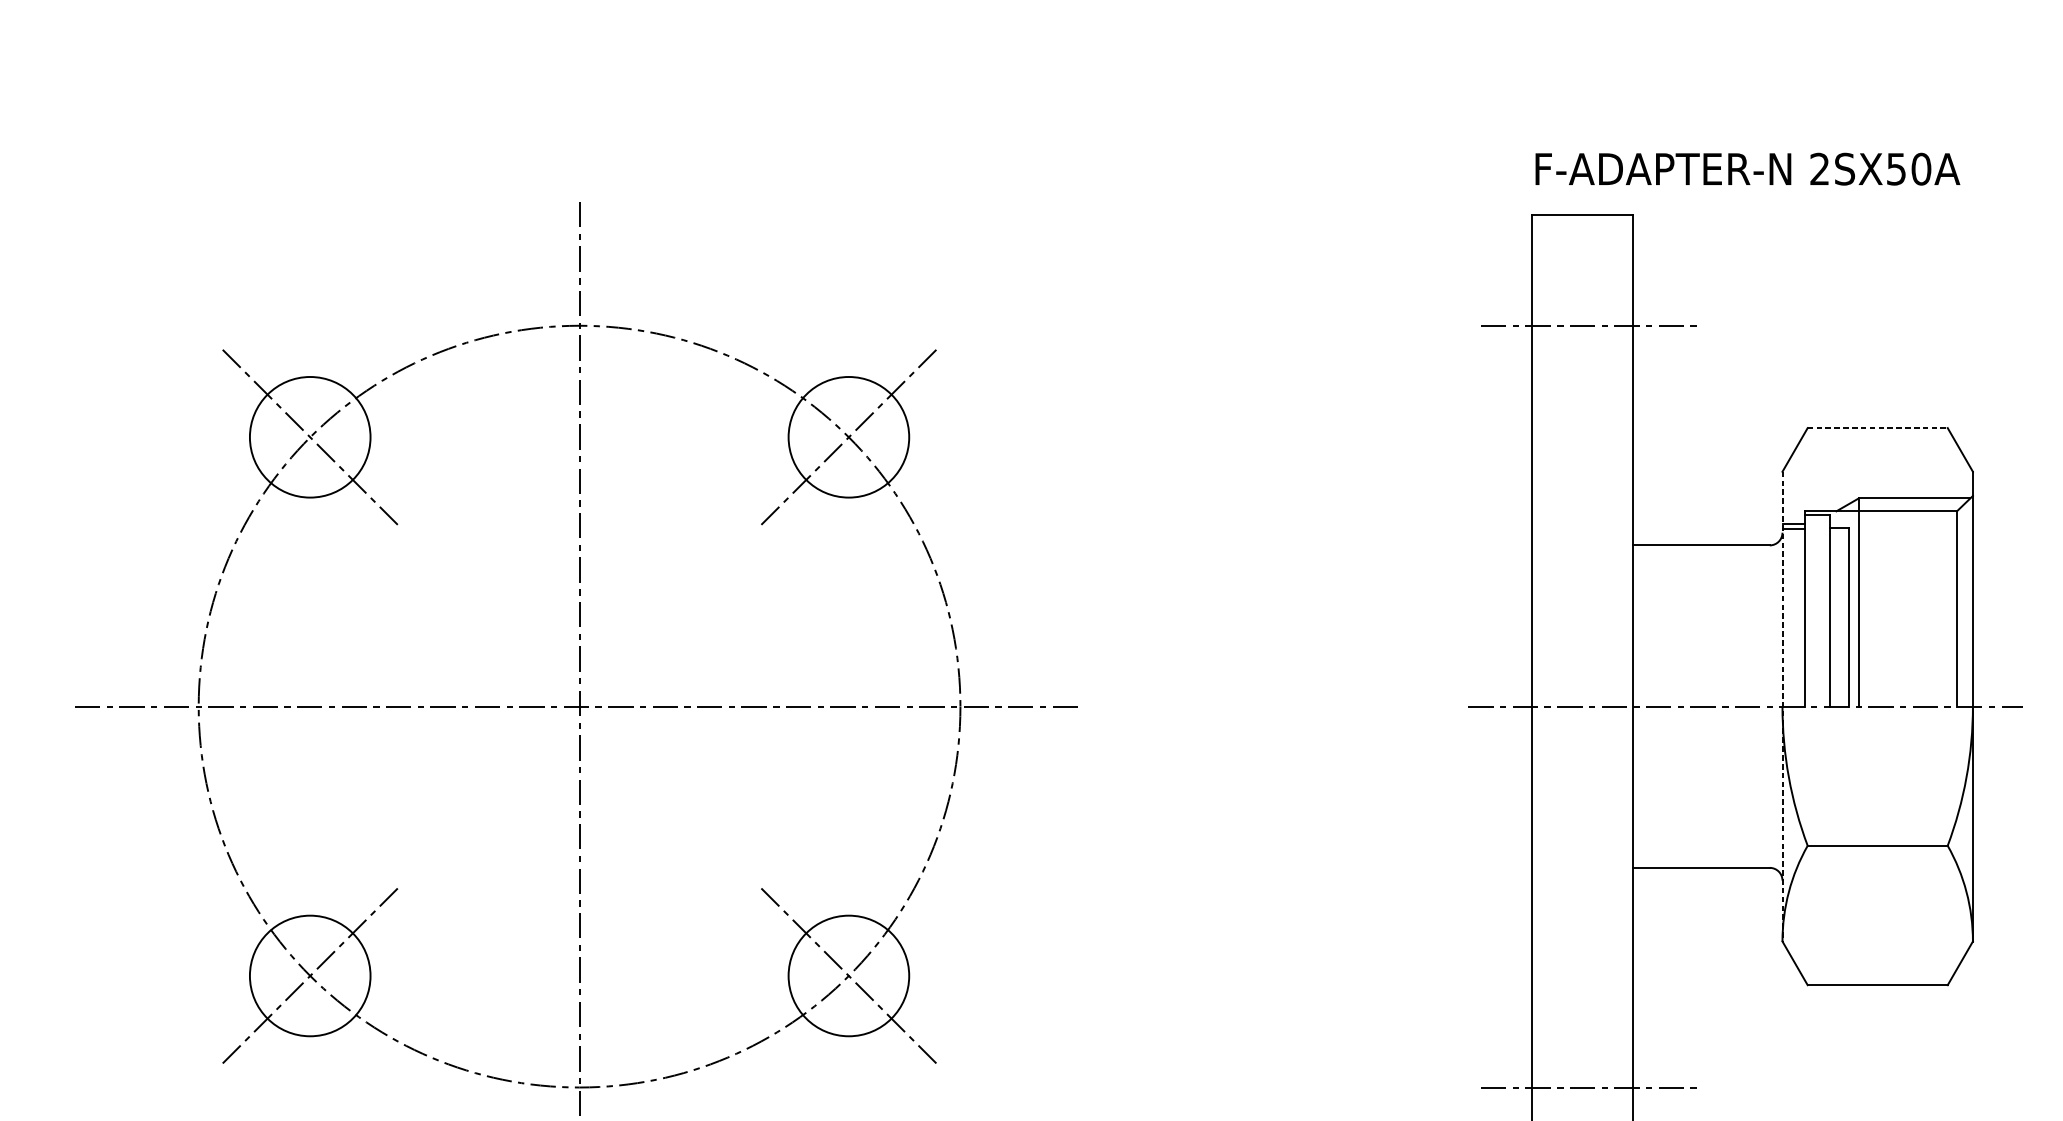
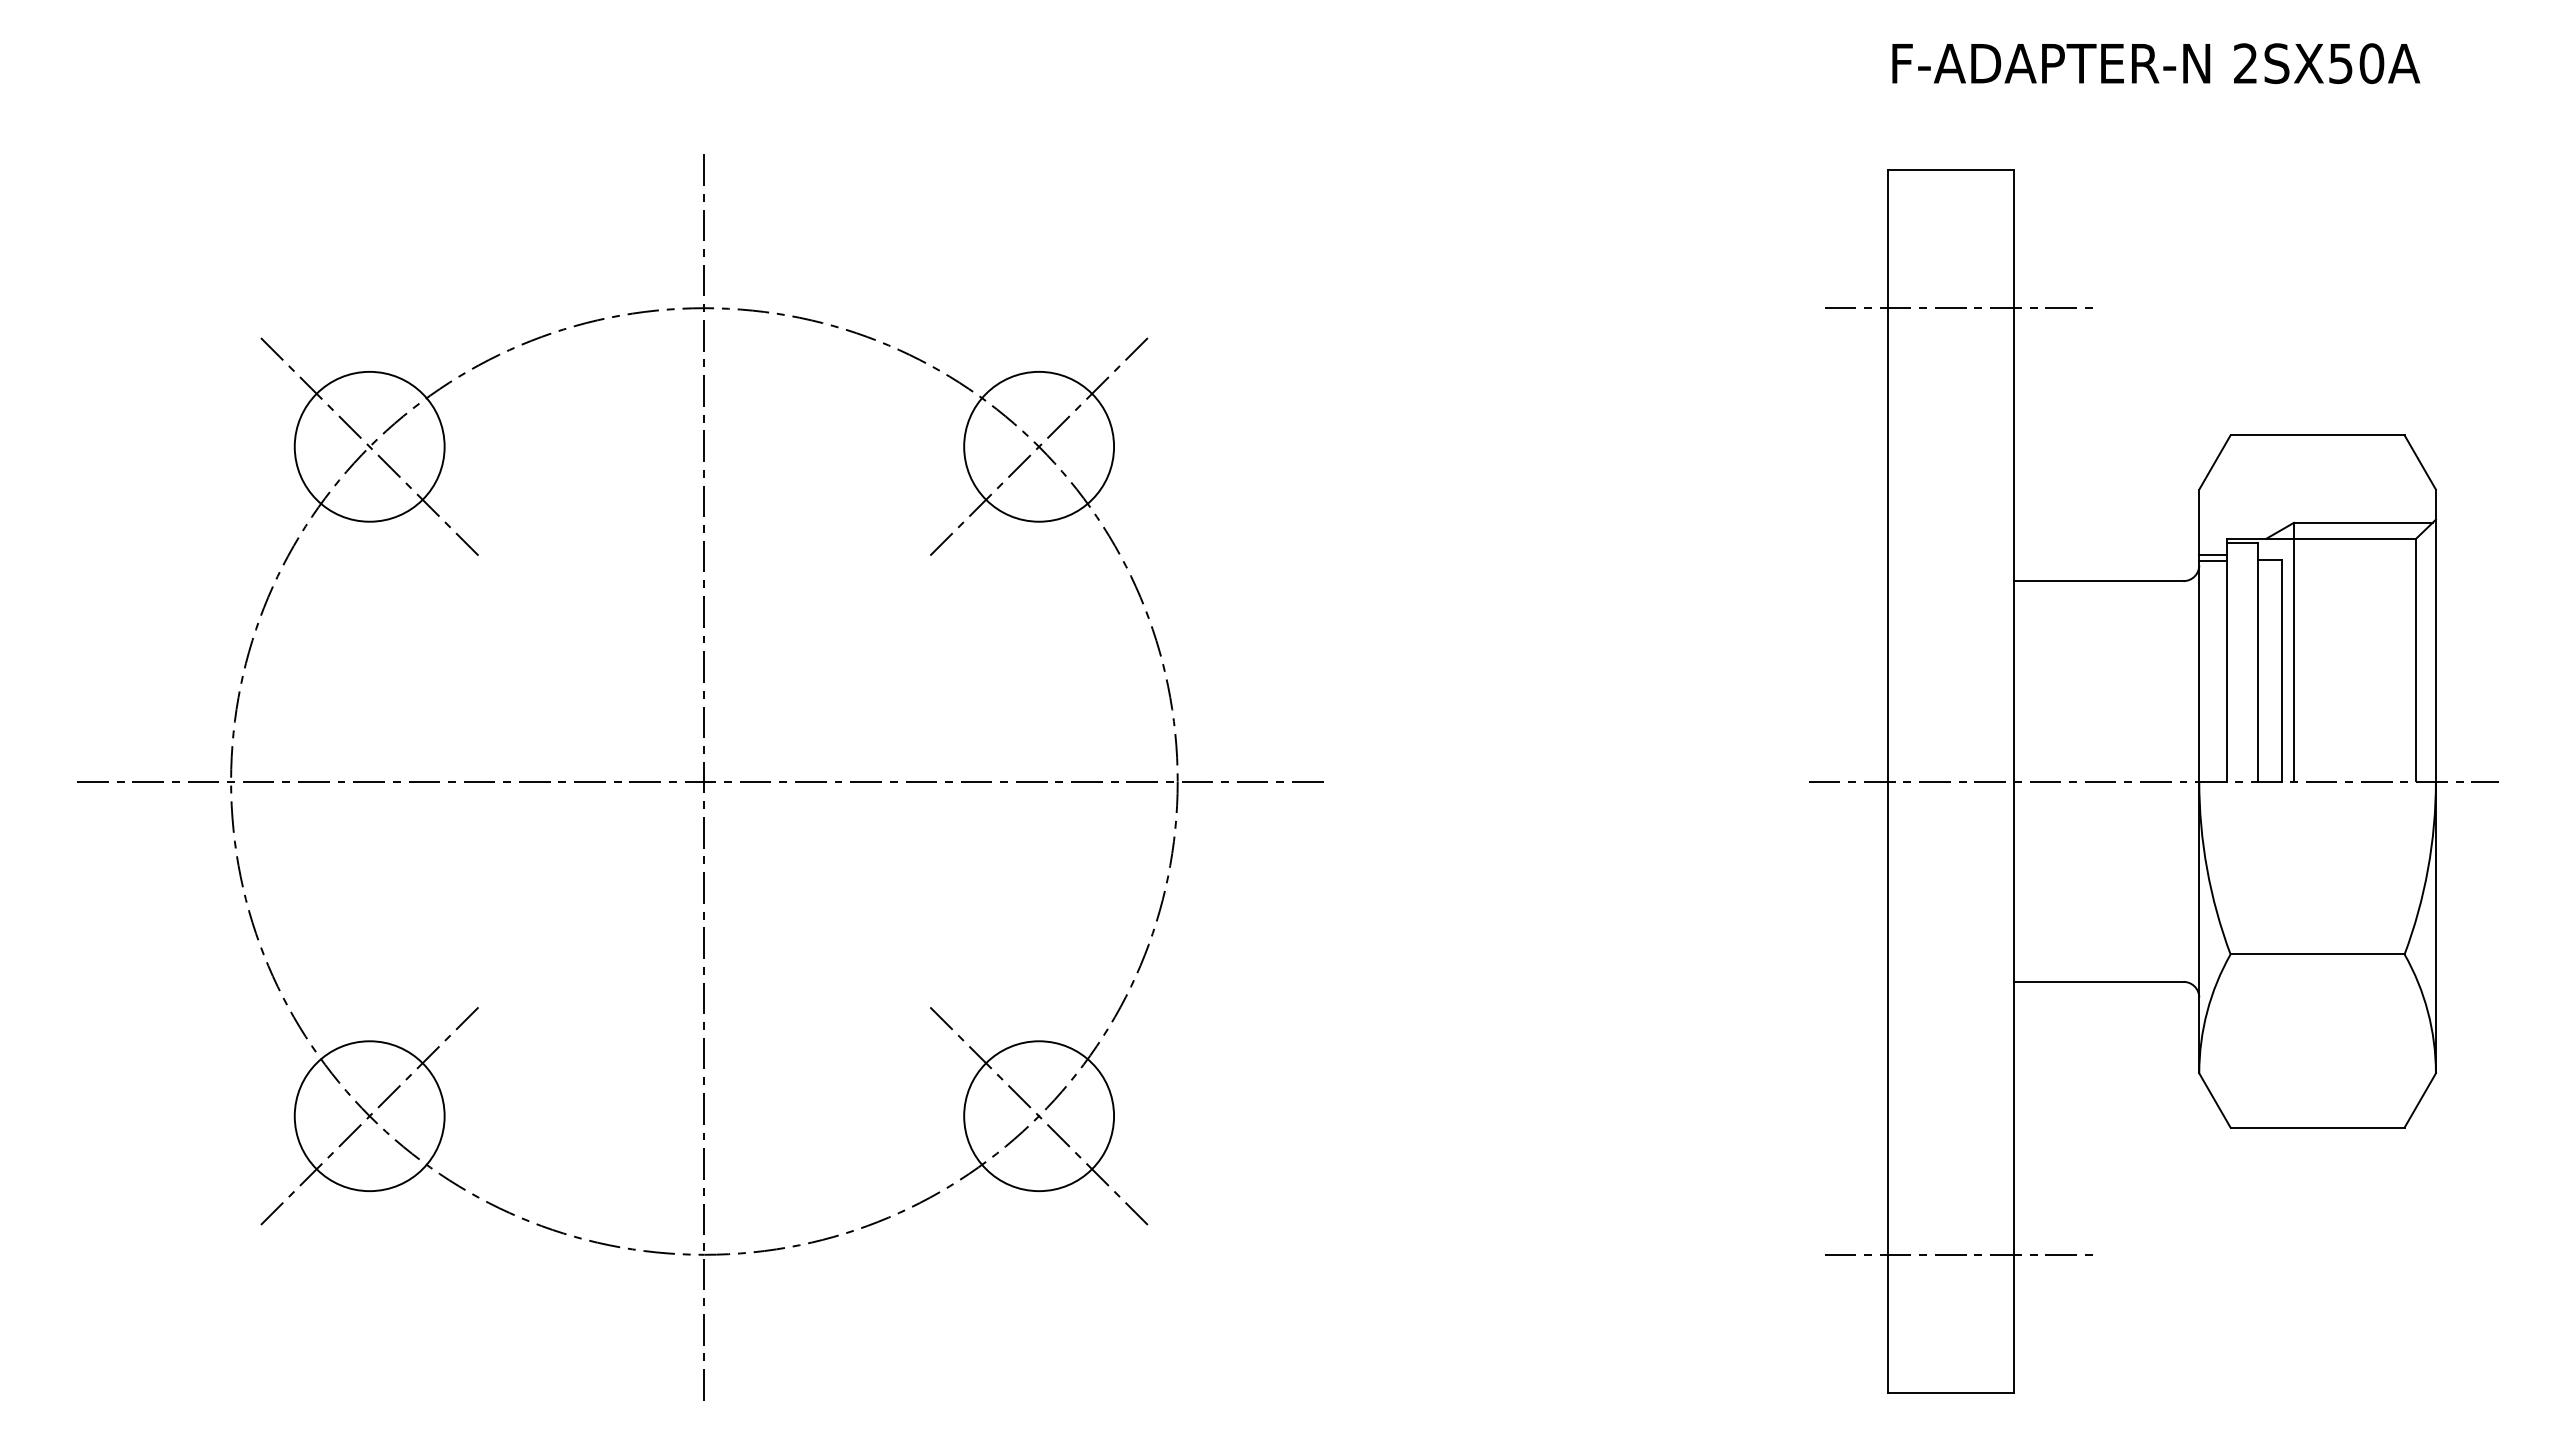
text: (1748, 169) -> (2156, 63), moved
line: (1878, 428) -> (2318, 435), dashed -> solid
line: (1782, 706) -> (2199, 781), dashed -> solid

